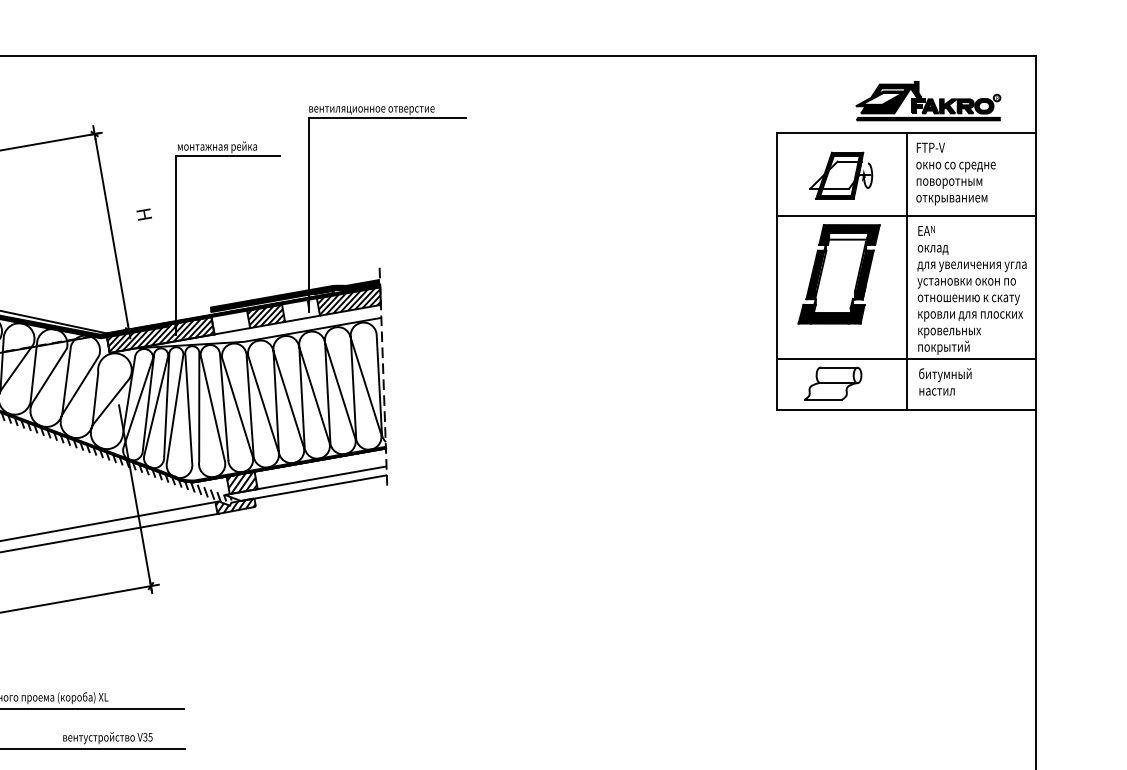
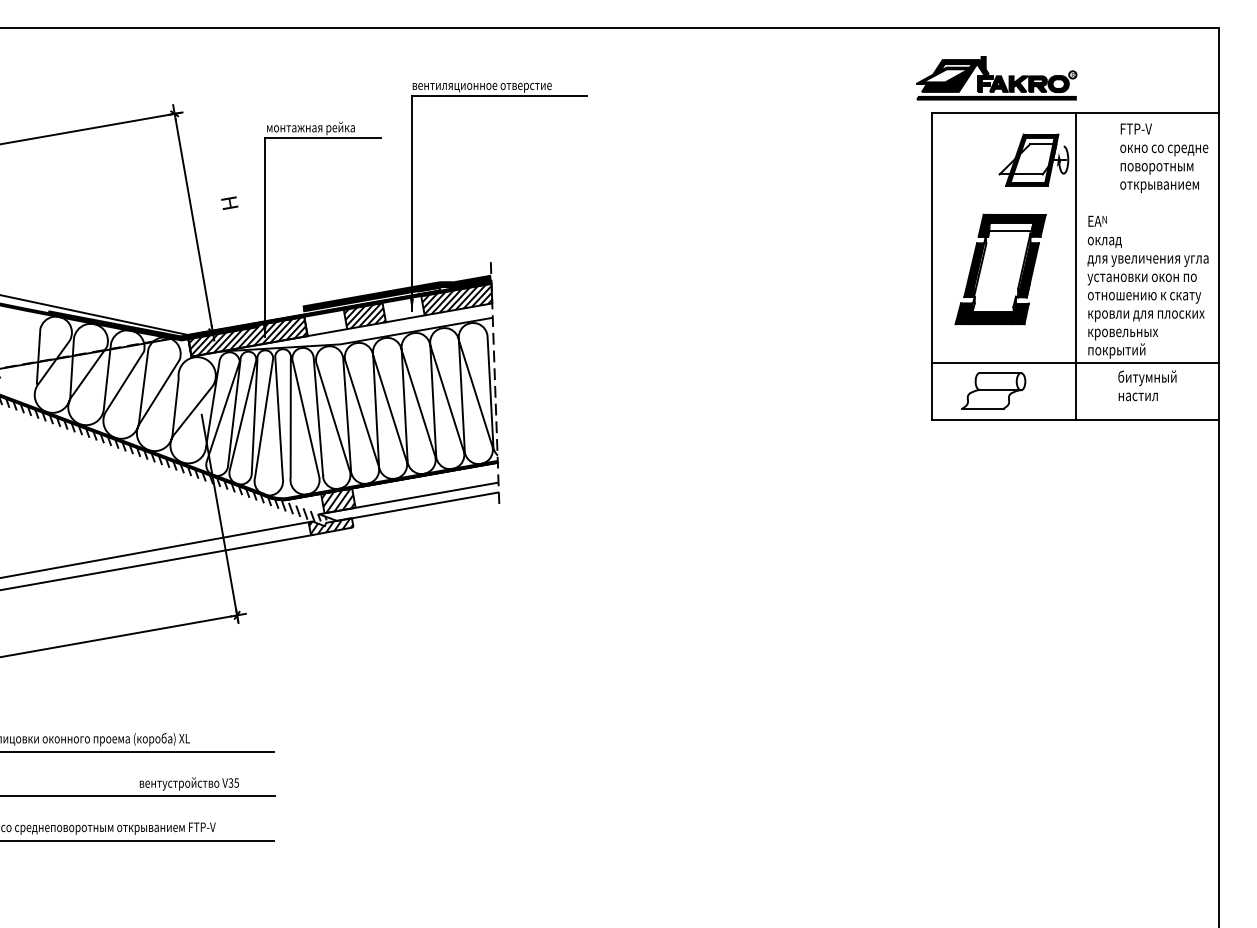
part: (928, 101) -> (996, 78), moved
text: (956, 173) -> (1164, 157), moved
part: (840, 175) -> (1033, 159), moved
line: (905, 216) -> (1074, 205), removed
text: (945, 381) -> (1147, 385), moved

